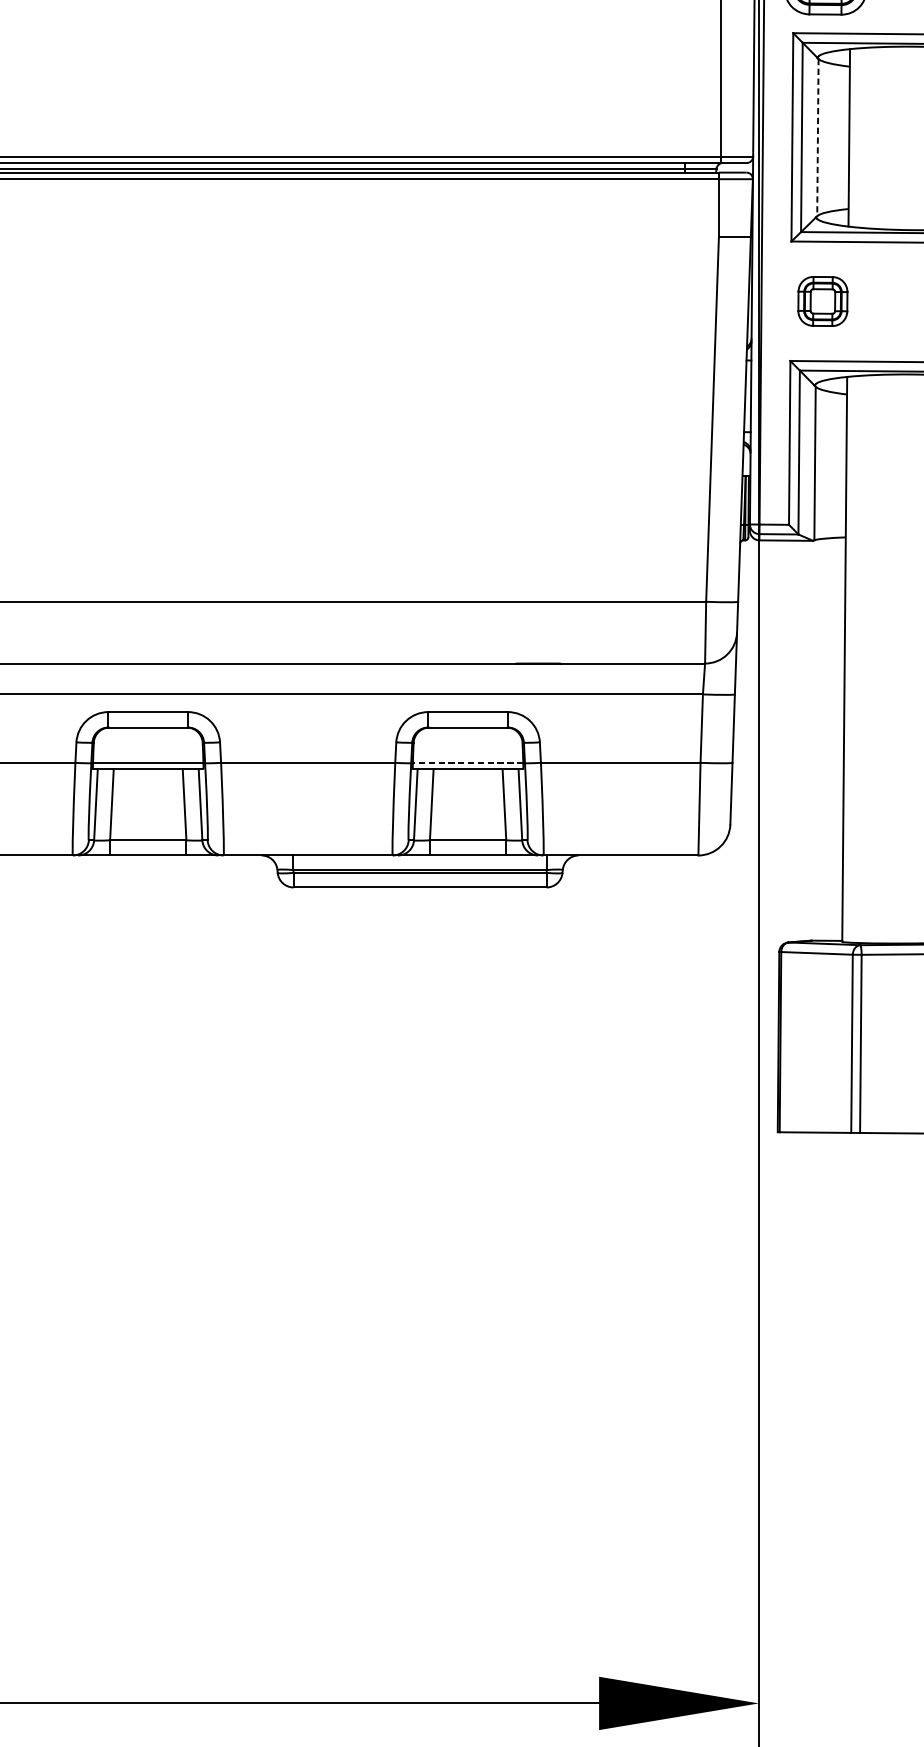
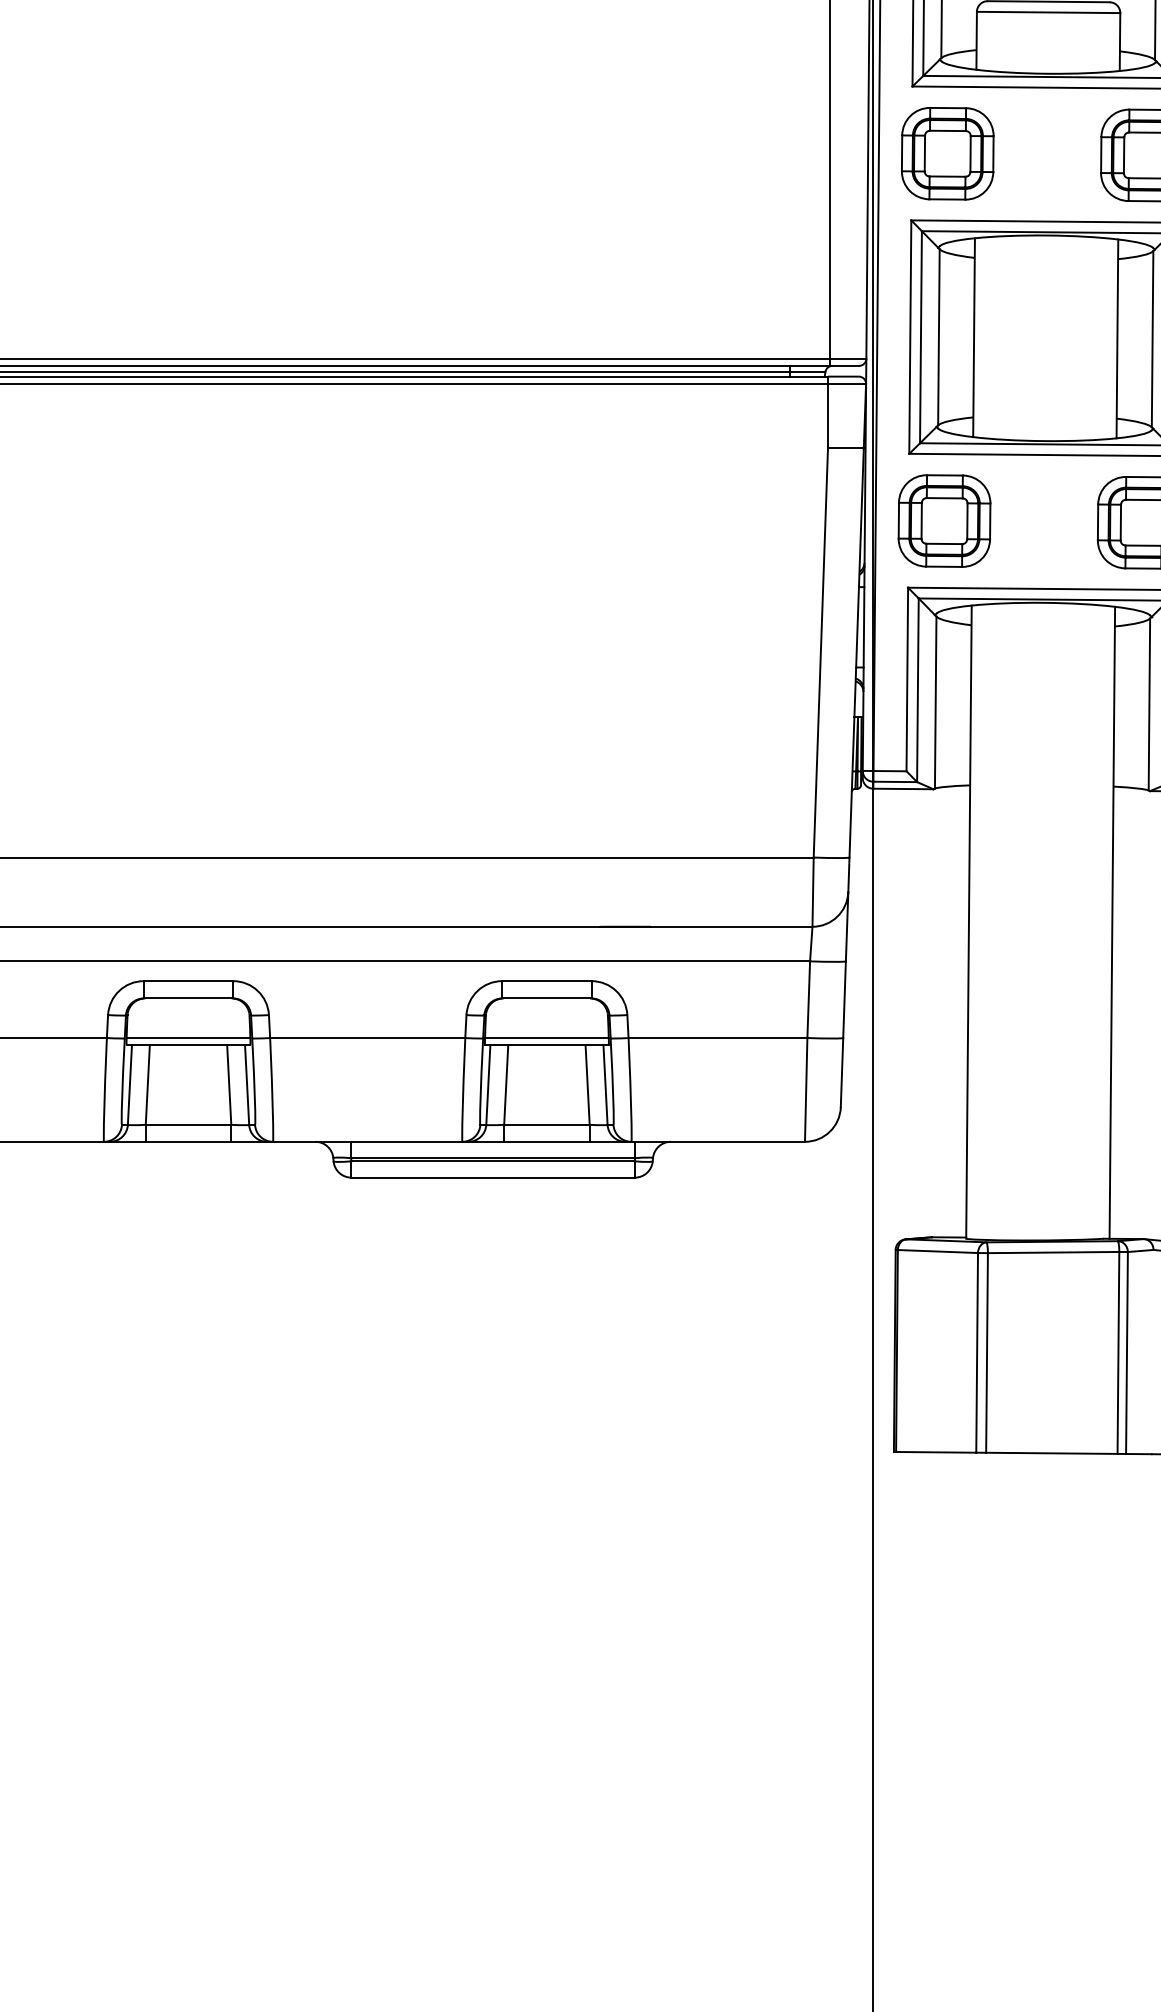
line: (817, 137) -> (938, 337), dashed -> solid
part: (822, 301) -> (944, 520), size x1.67
line: (467, 763) -> (546, 1038), dashed -> solid

